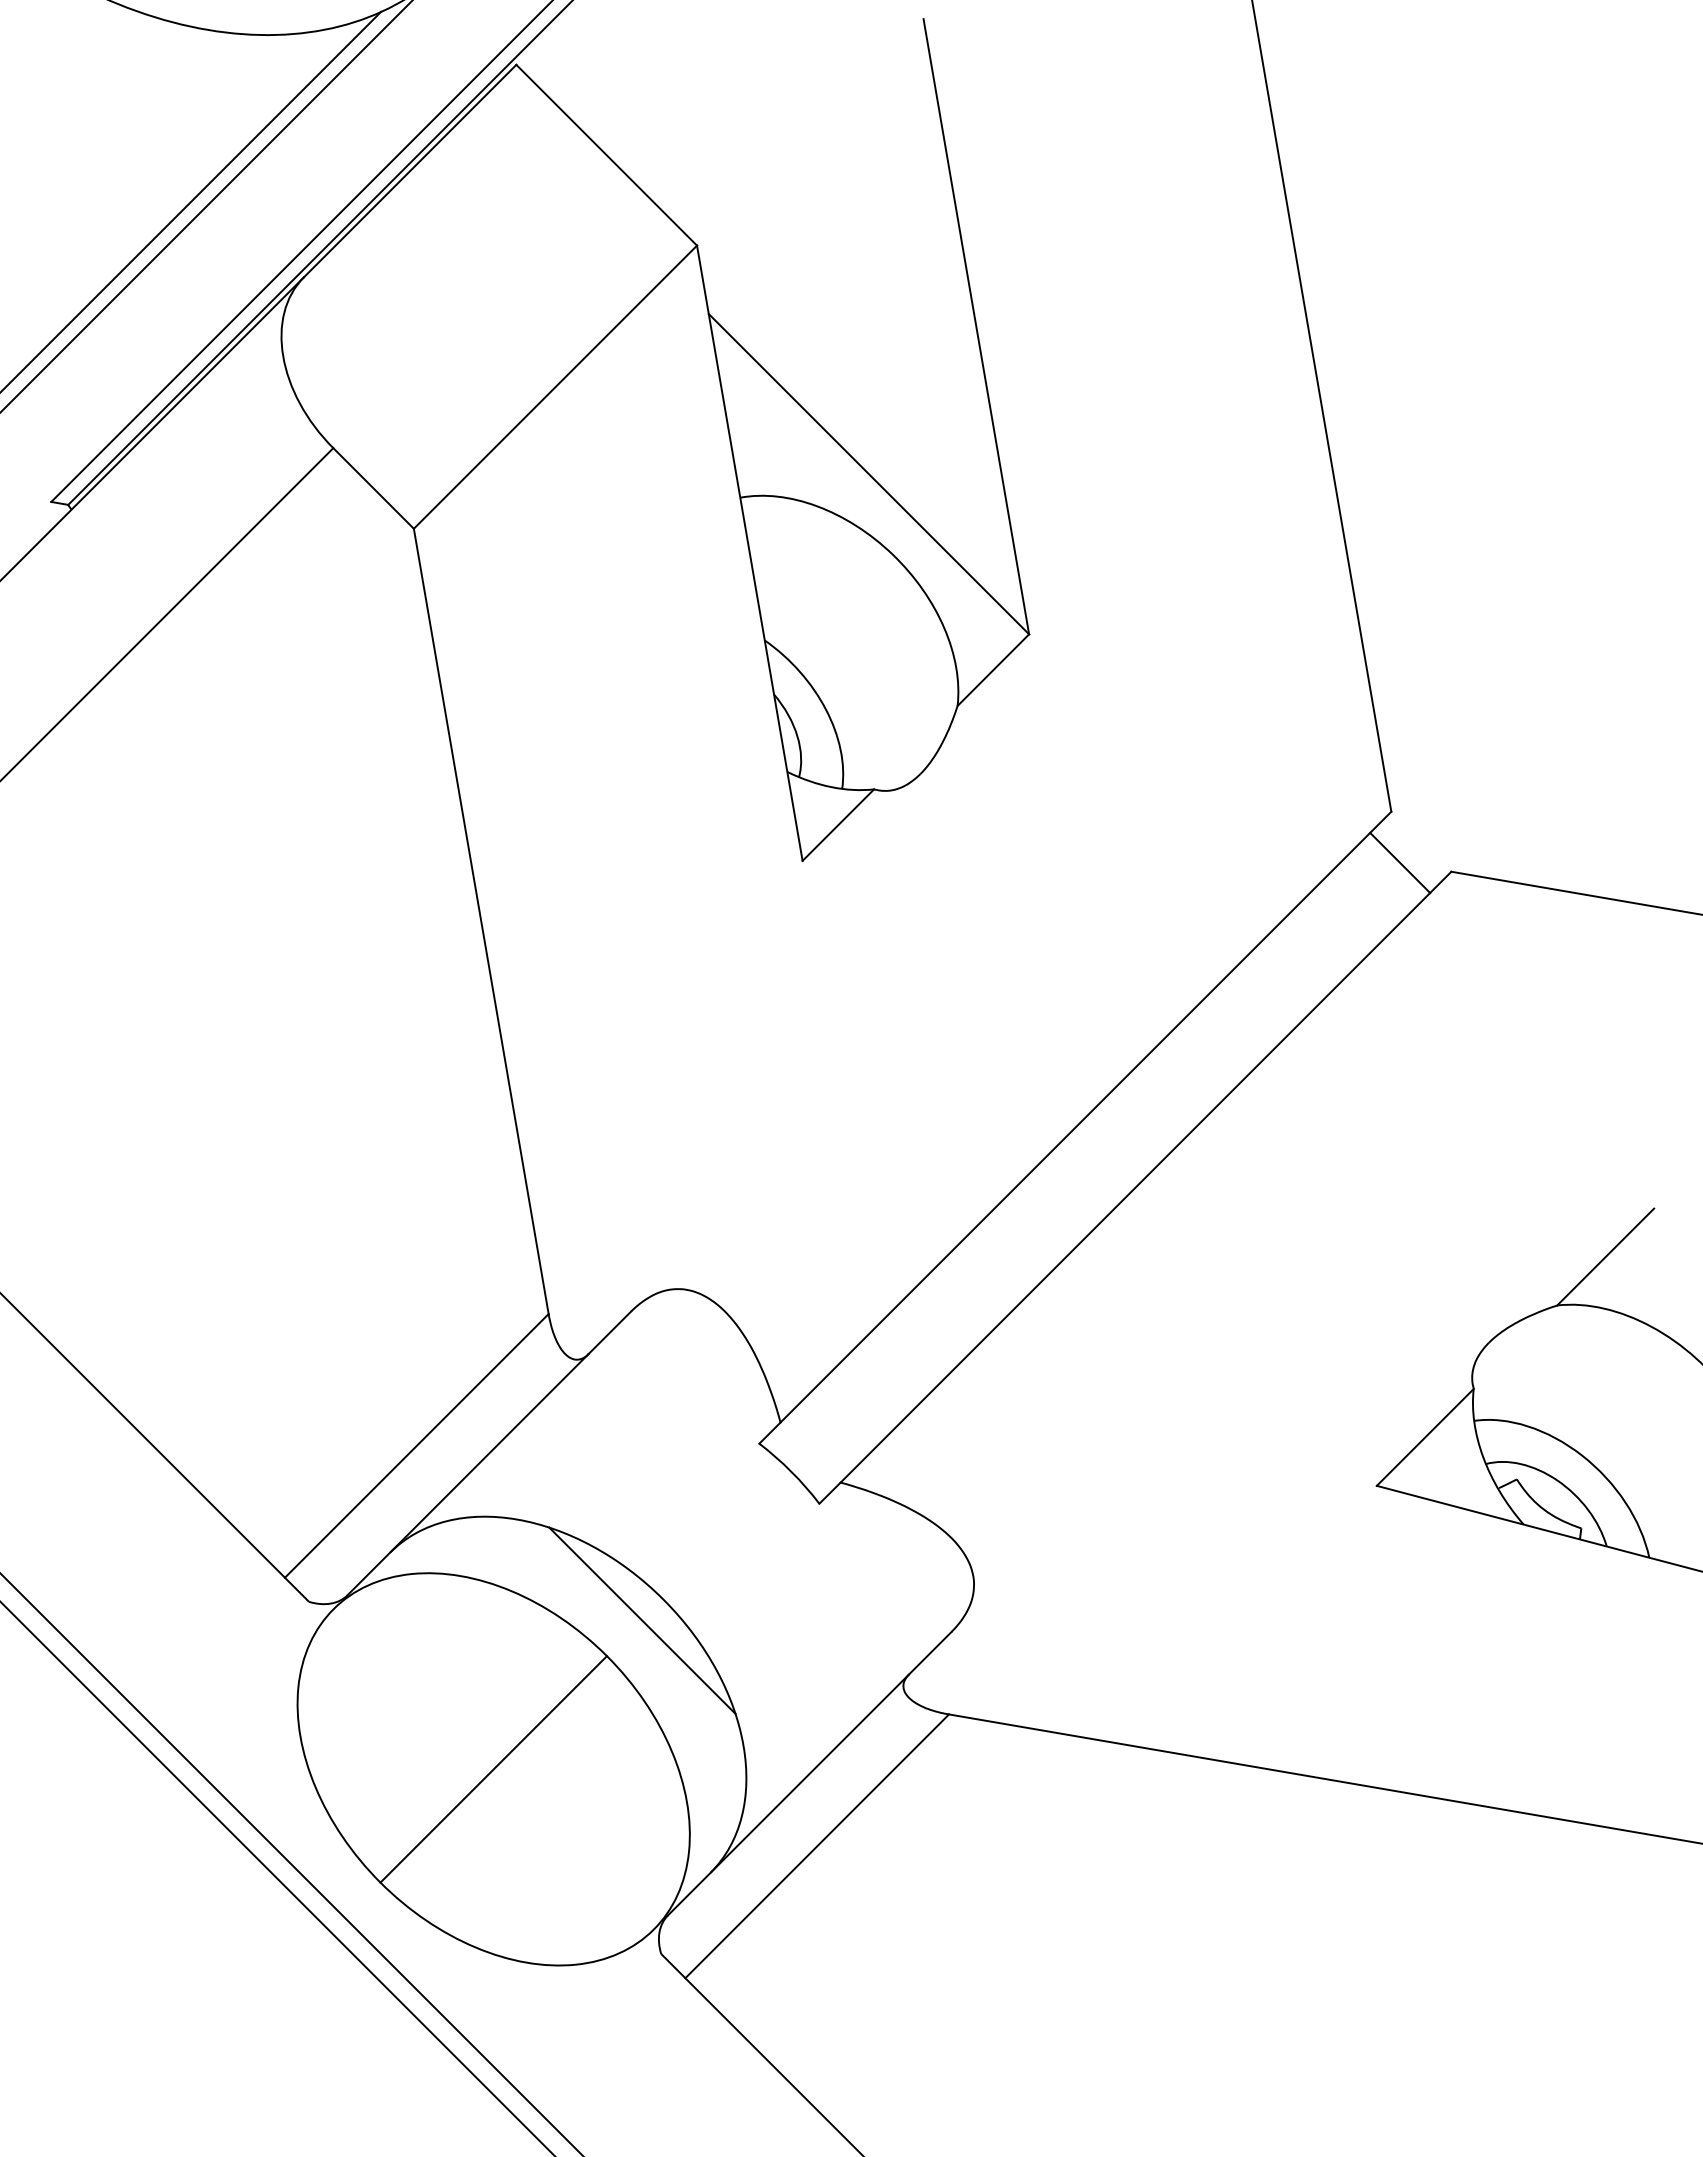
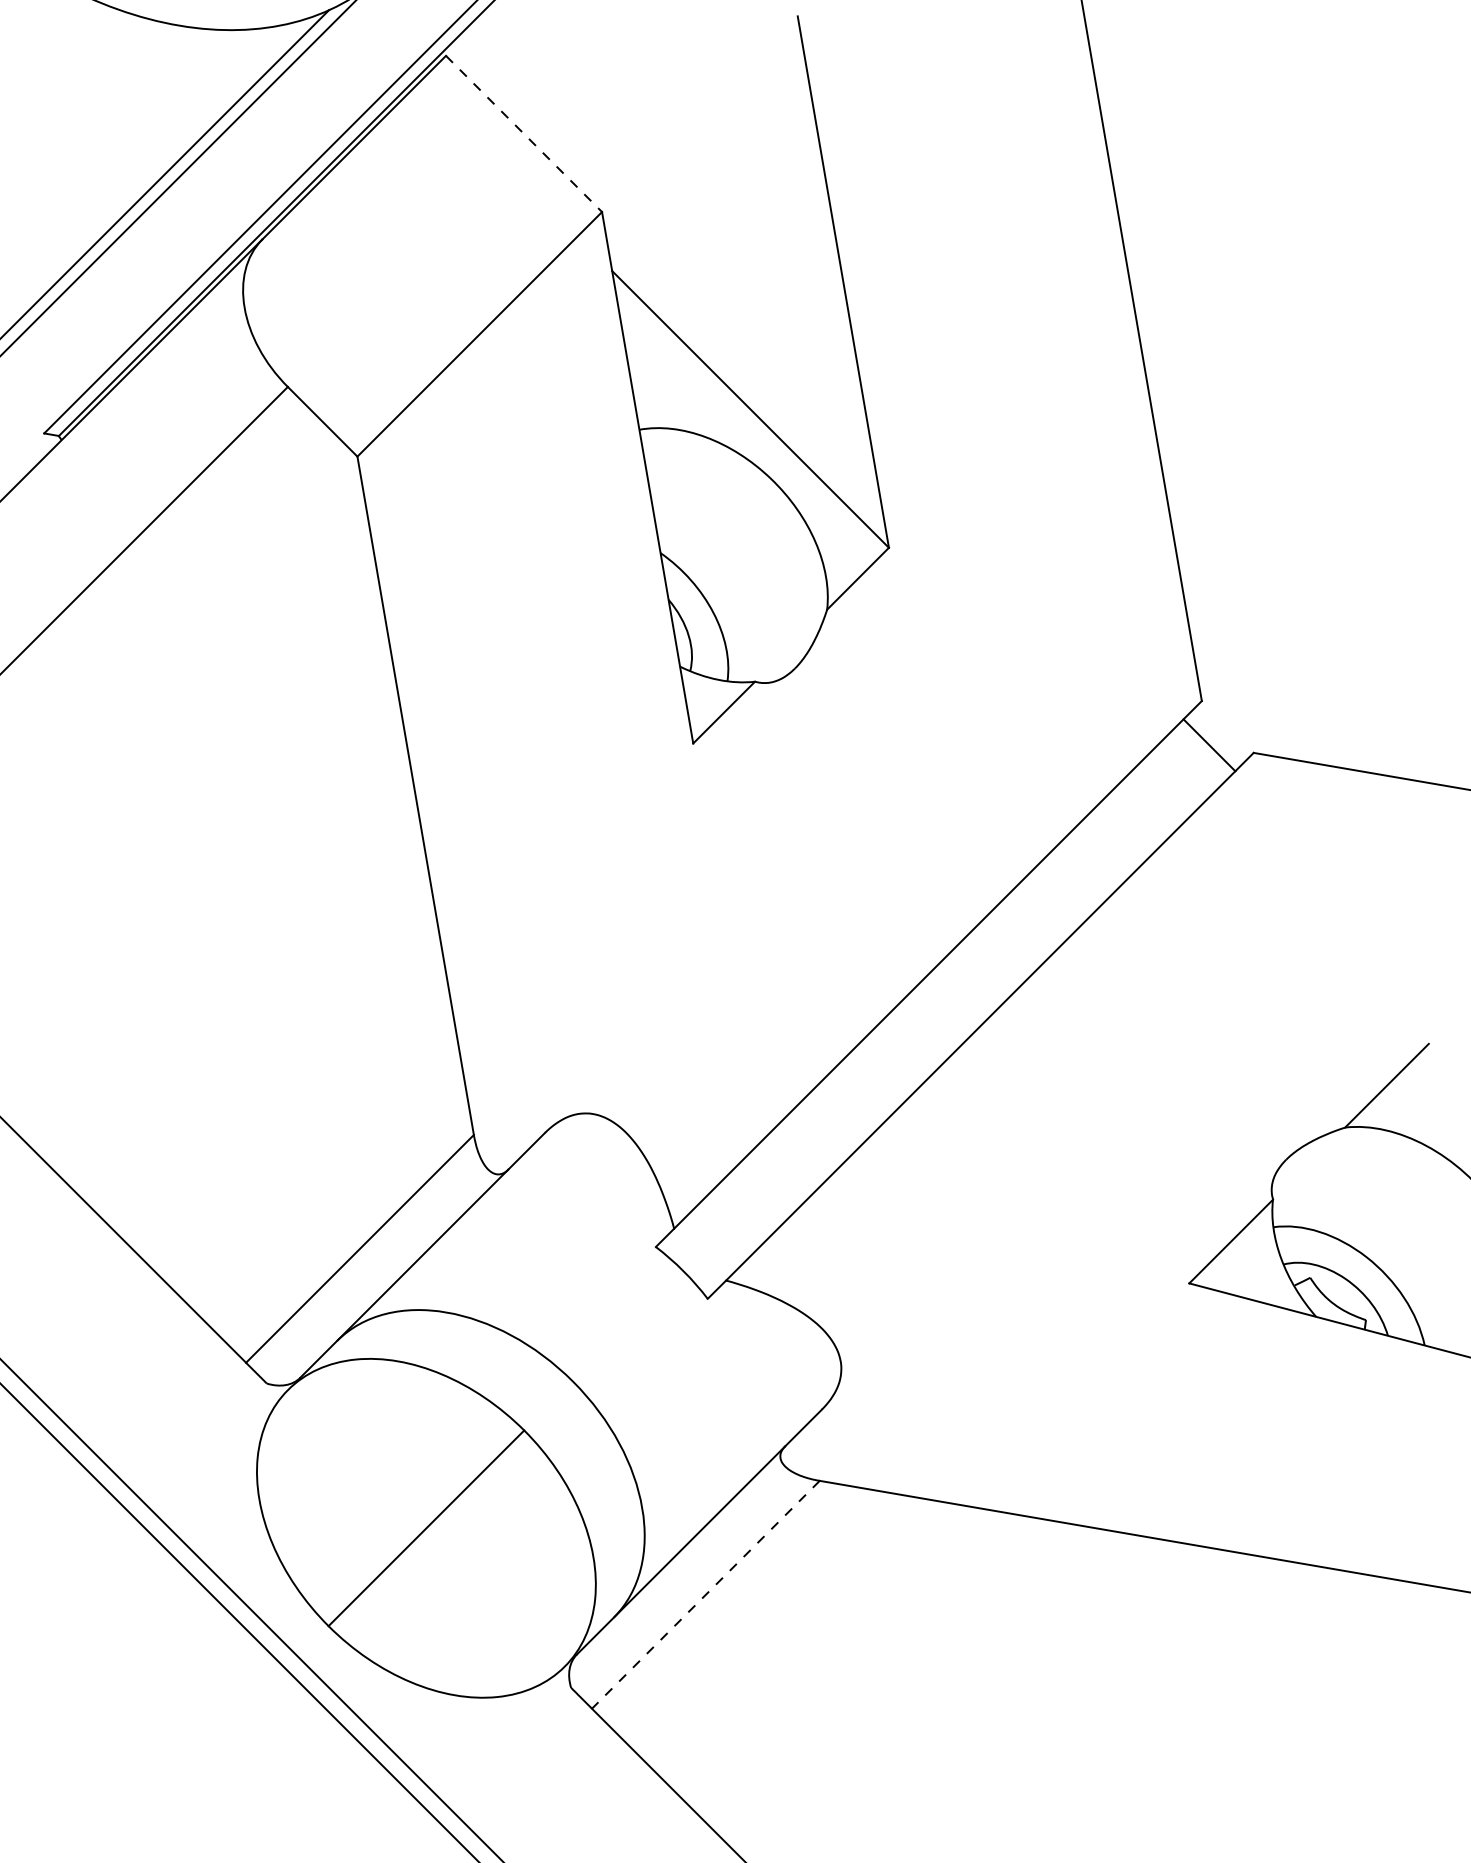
line: (607, 155) -> (524, 134), solid -> dashed
line: (641, 1620) -> (554, 1399), removed
line: (816, 1847) -> (705, 1595), solid -> dashed

